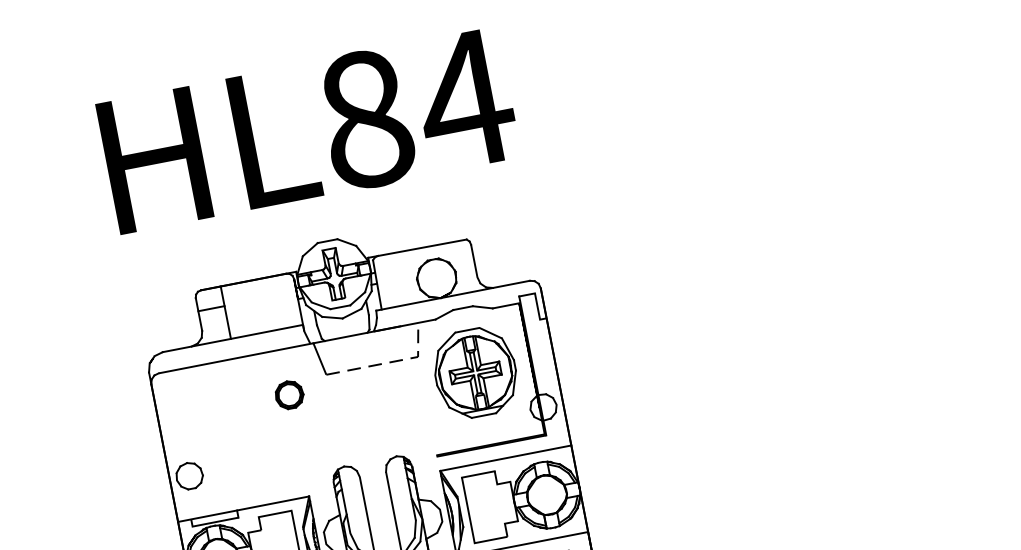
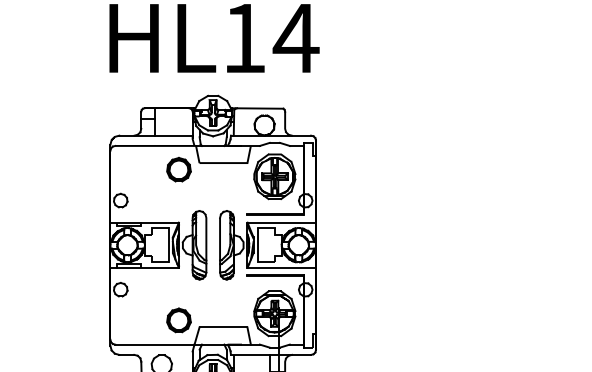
text: (366, 119) -> (244, 38), L84 -> L14
line: (391, 362) -> (233, 163), dashed -> solid
part: (288, 394) -> (178, 169), size x1.67

